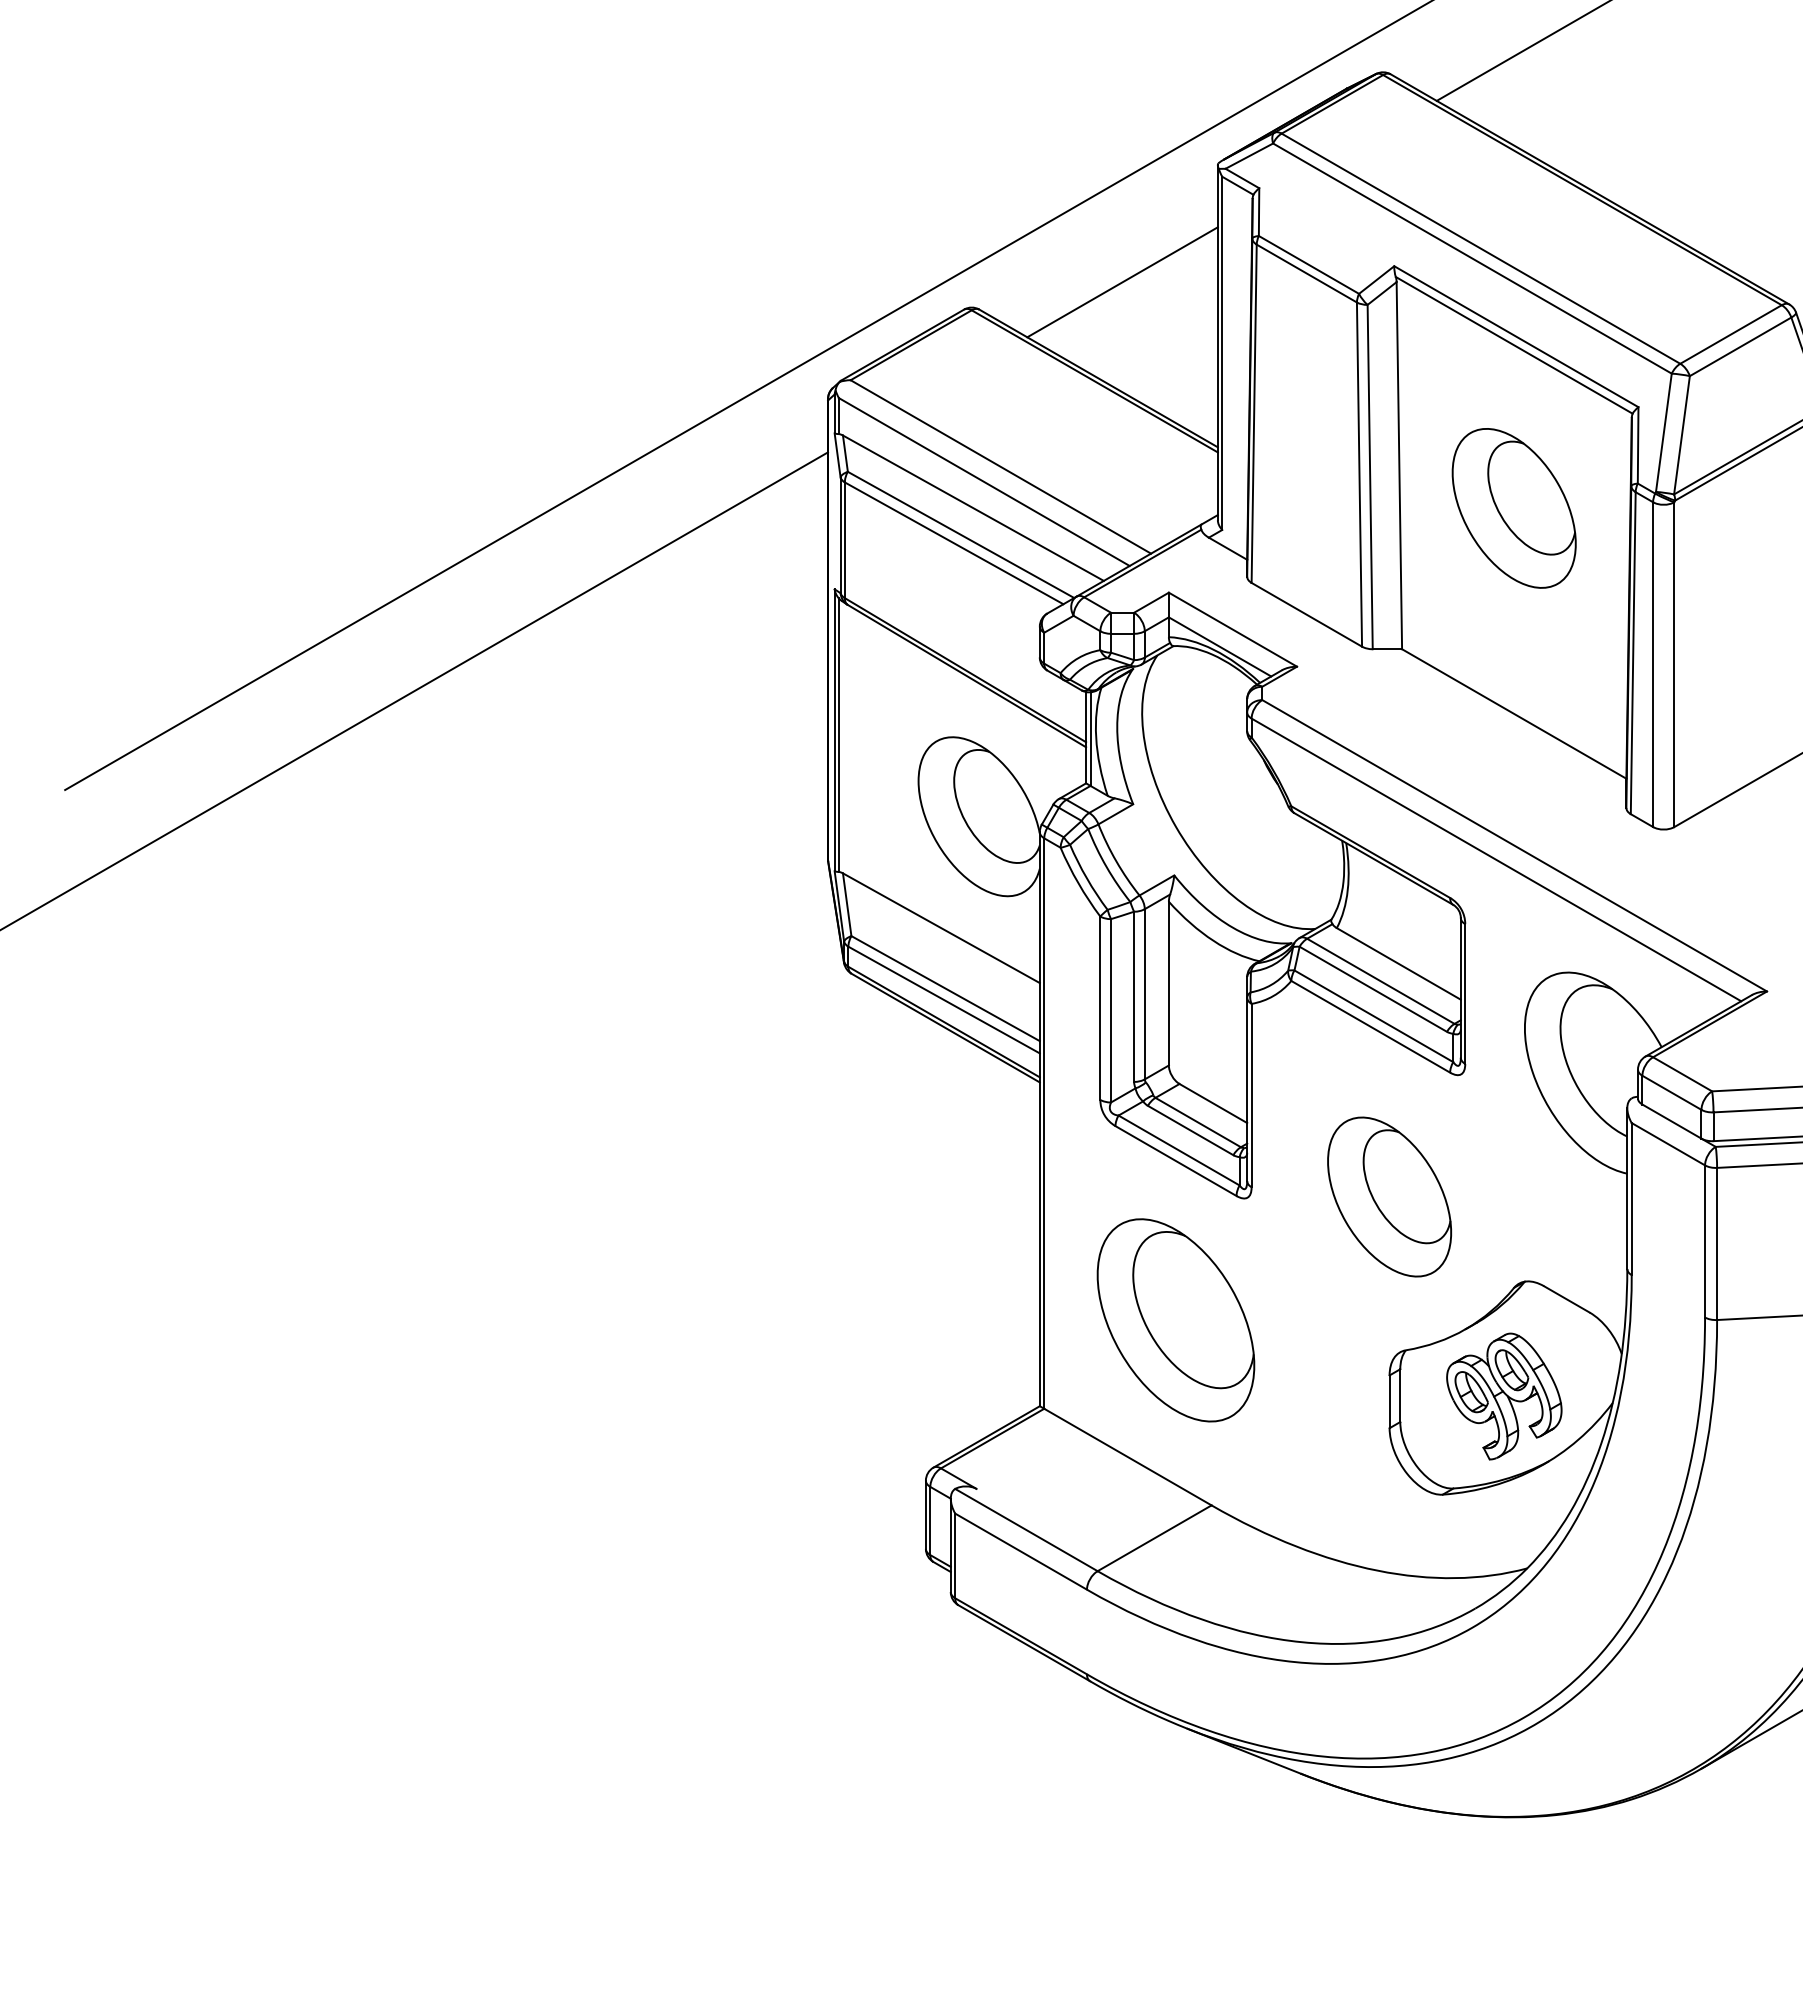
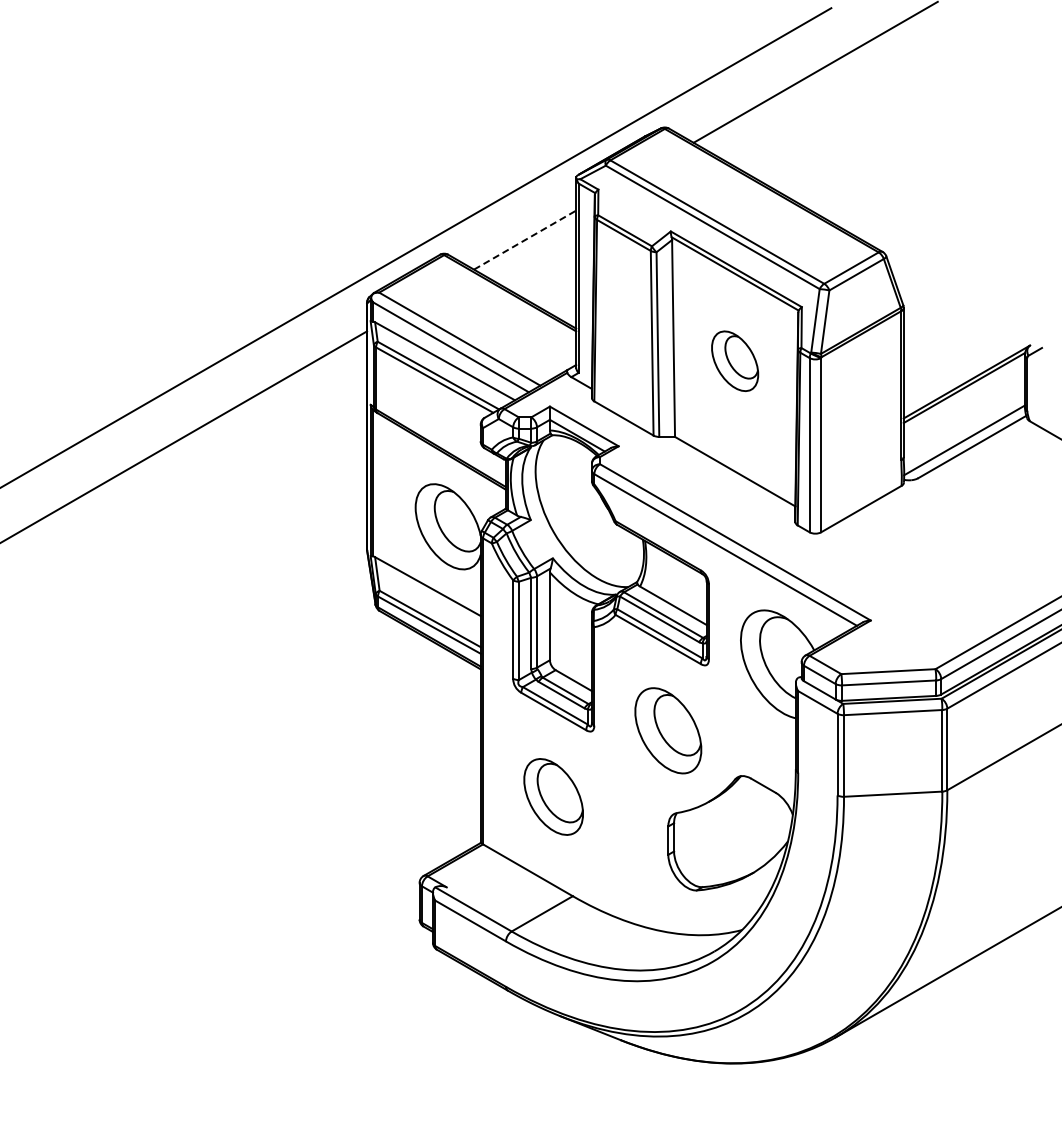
line: (1123, 281) -> (525, 239), solid -> dashed
part: (1512, 506) -> (734, 360), size x0.7
part: (1175, 1319) -> (553, 796), size x0.7
part: (1503, 1395) -> (729, 837), removed

